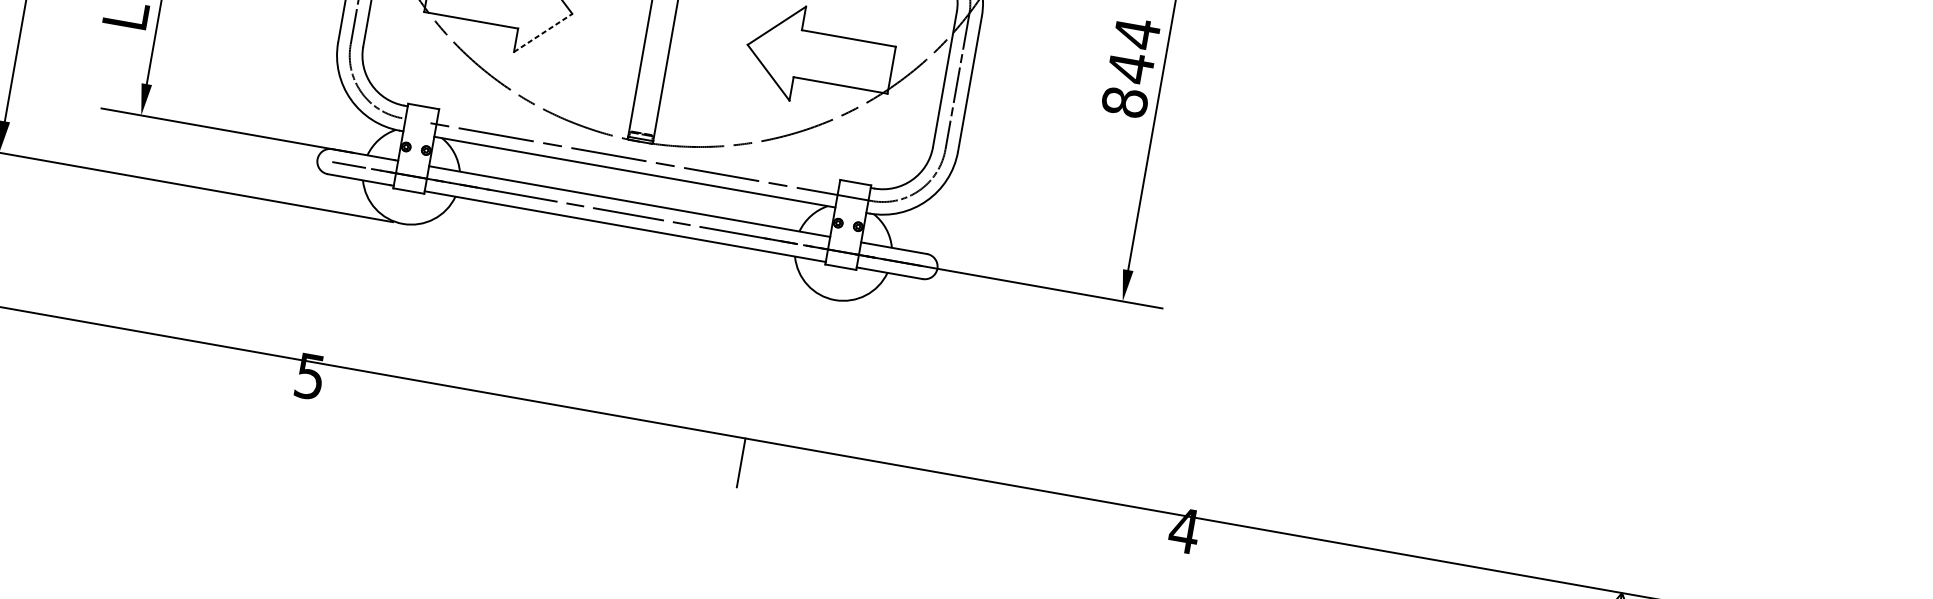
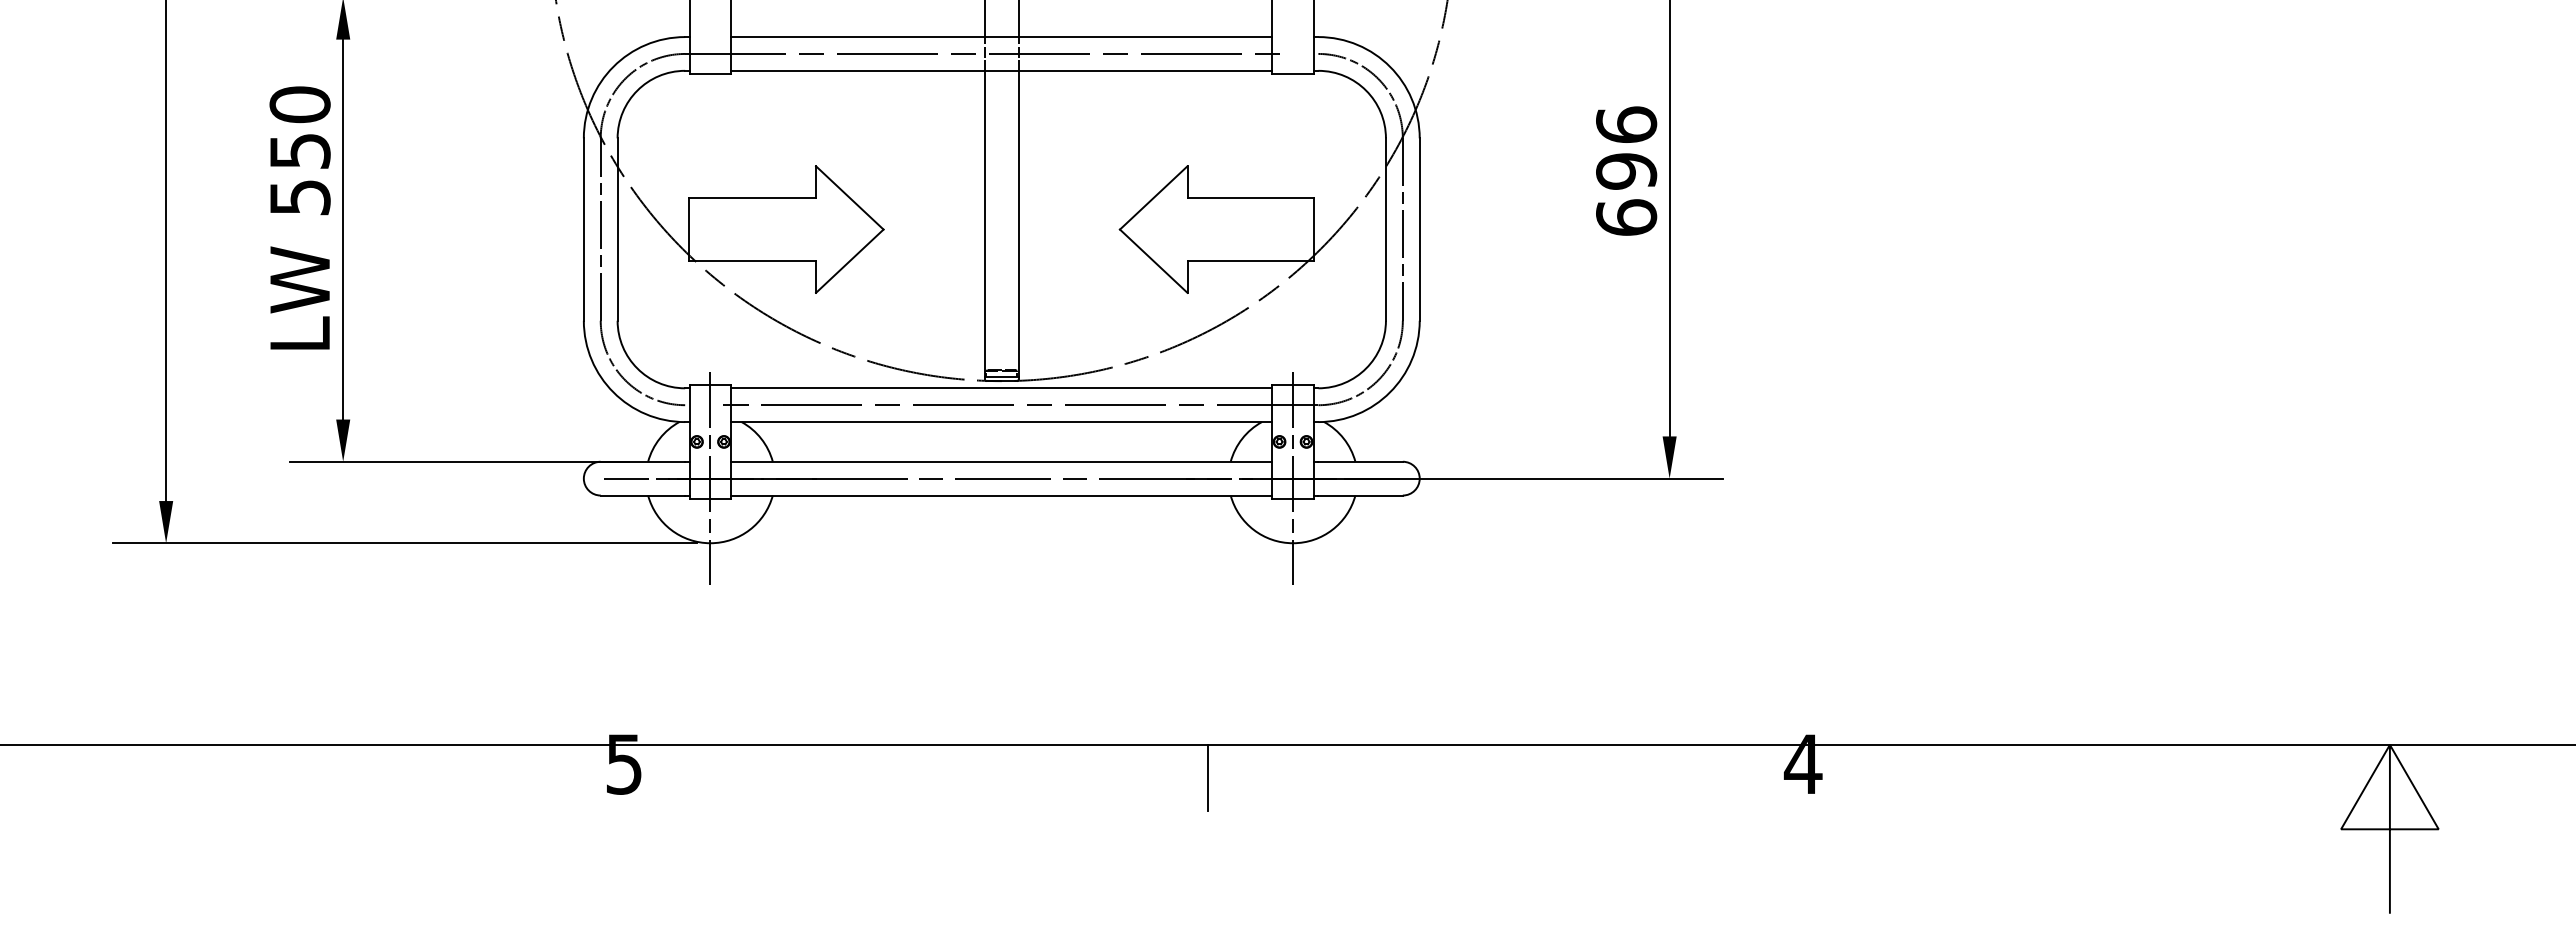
line: (543, 32) -> (850, 260), dashed -> solid
text: (1131, 67) -> (1626, 170), 844 -> 696
line: (639, 147) -> (1001, 388), added
line: (411, 175) -> (710, 478), added
line: (843, 252) -> (1293, 478), added

